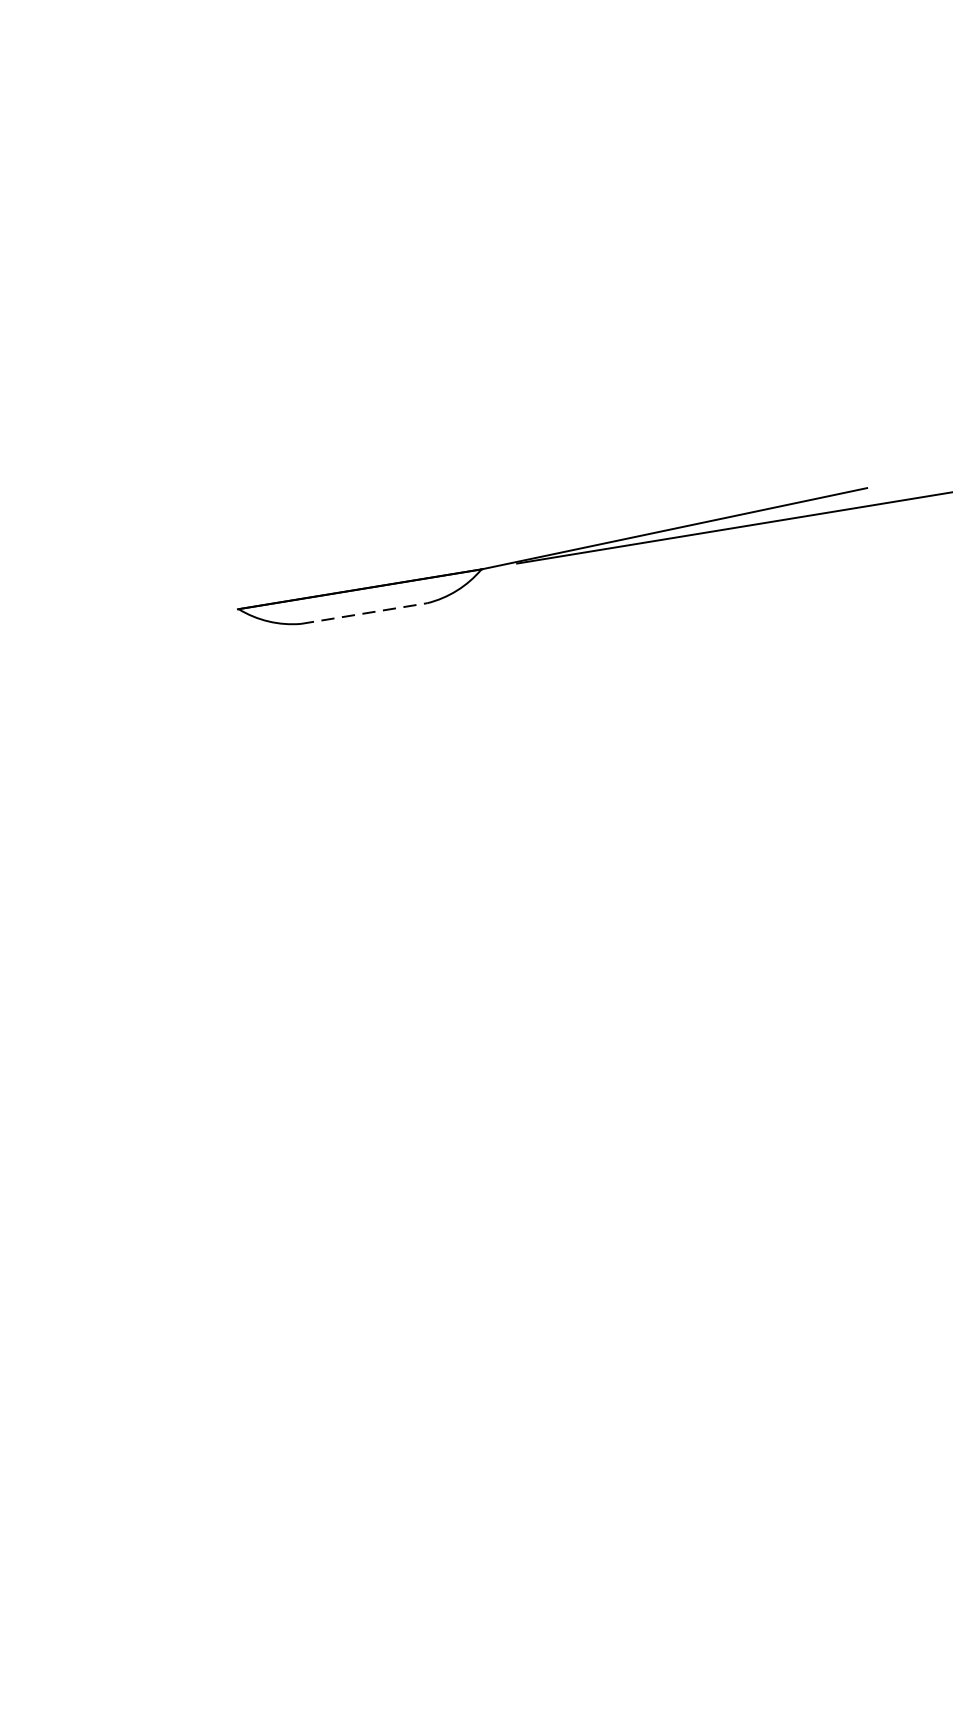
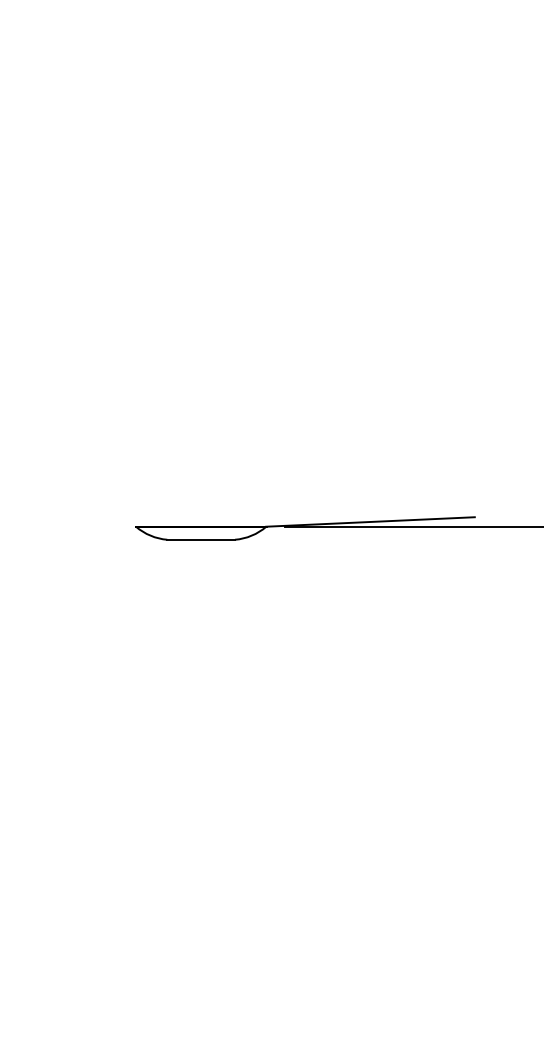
line: (364, 612) -> (201, 539), dashed -> solid

